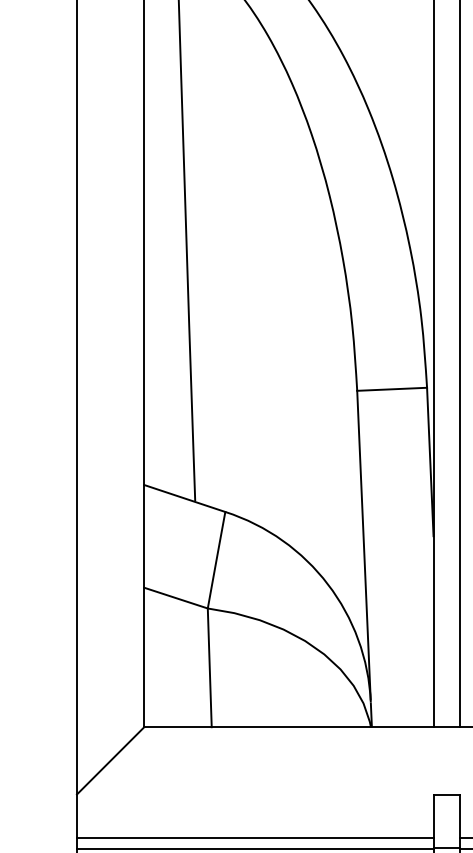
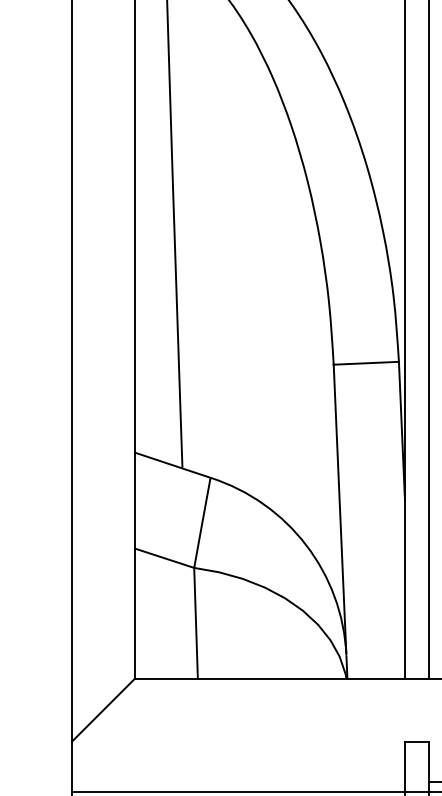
line: (255, 838) -> (238, 782), removed

